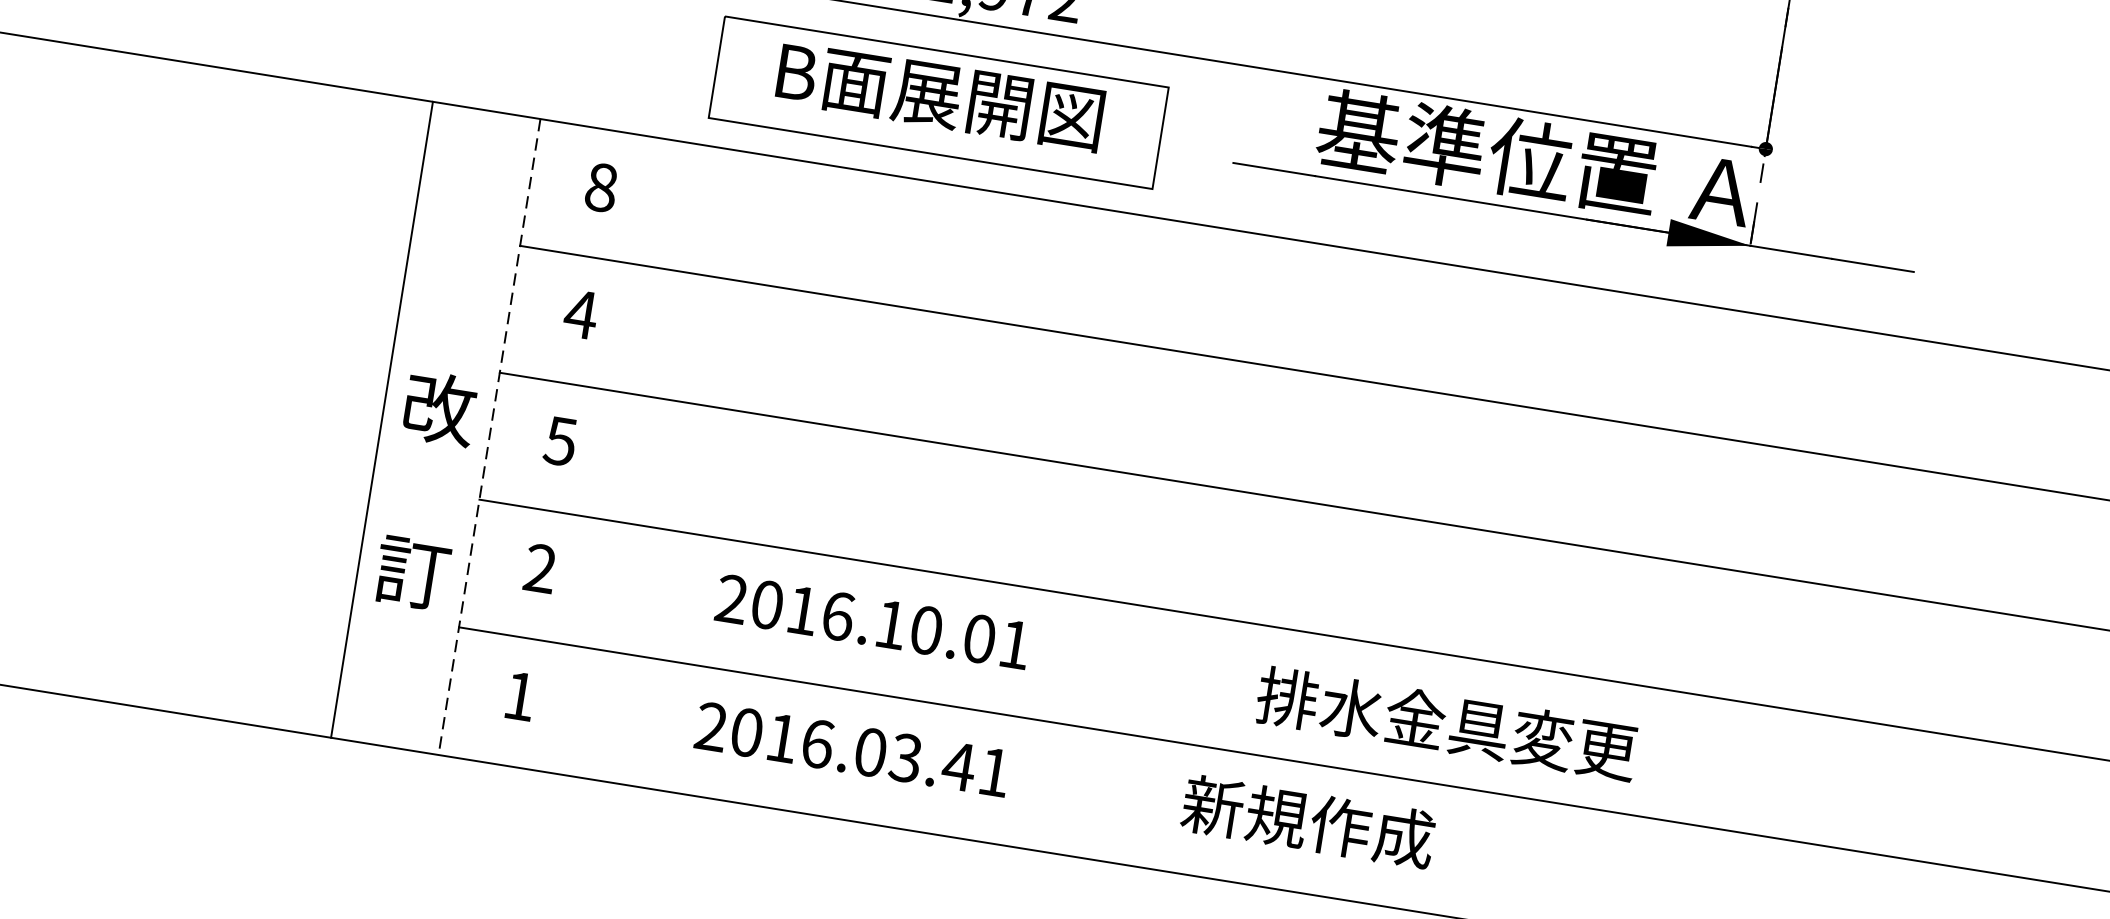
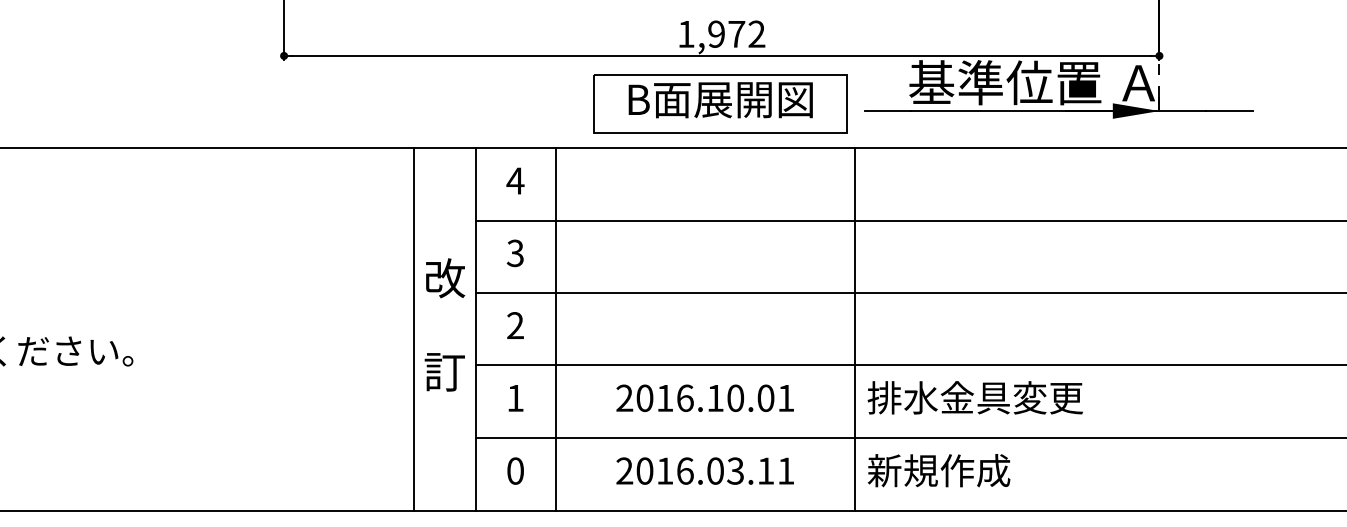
part: (938, 102) -> (720, 103), moved
text: (601, 186) -> (515, 180), 8 -> 4
text: (581, 314) -> (515, 253), 4 -> 3
line: (489, 438) -> (475, 330), dashed -> solid
text: (559, 440) -> (514, 325), 5 -> 2
line: (629, 459) -> (555, 329), added
text: (425, 489) -> (444, 324), moved
line: (1155, 543) -> (855, 329), added
text: (540, 567) -> (515, 397), 2 -> 1
text: (520, 695) -> (515, 470), 1 -> 0
text: (1445, 722) -> (974, 397), moved
text: (958, 765) -> (765, 470), 2016.03.41 -> 2016.03.11
text: (1307, 821) -> (938, 470), moved

